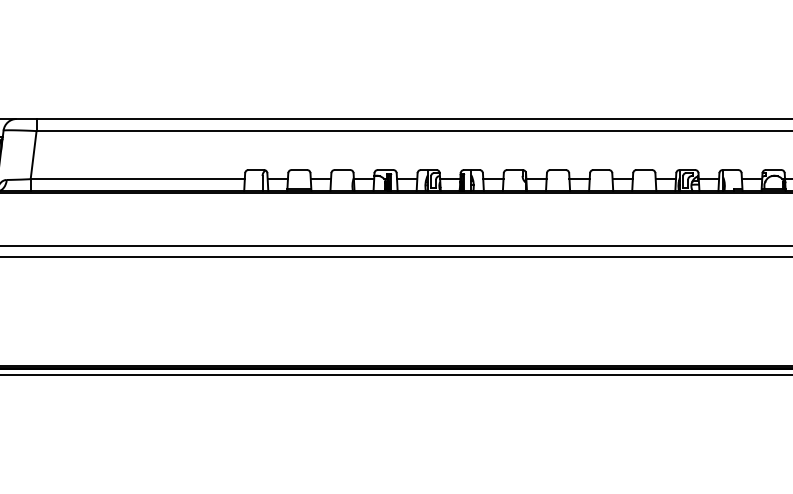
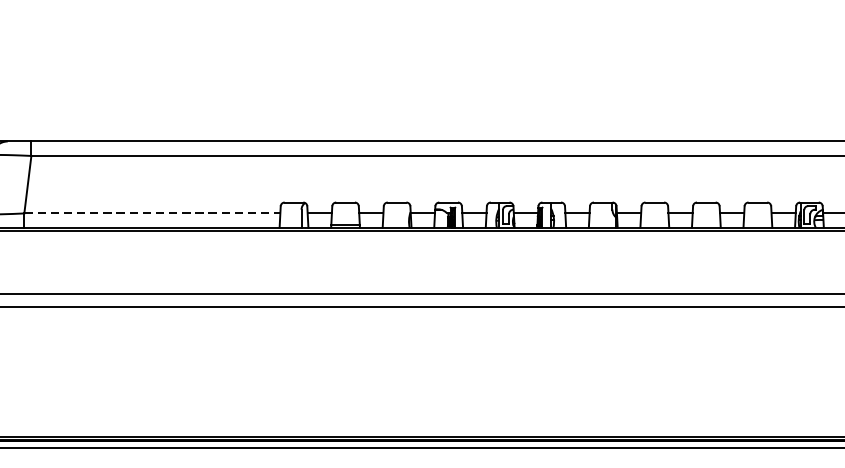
line: (138, 179) -> (153, 213), solid -> dashed

